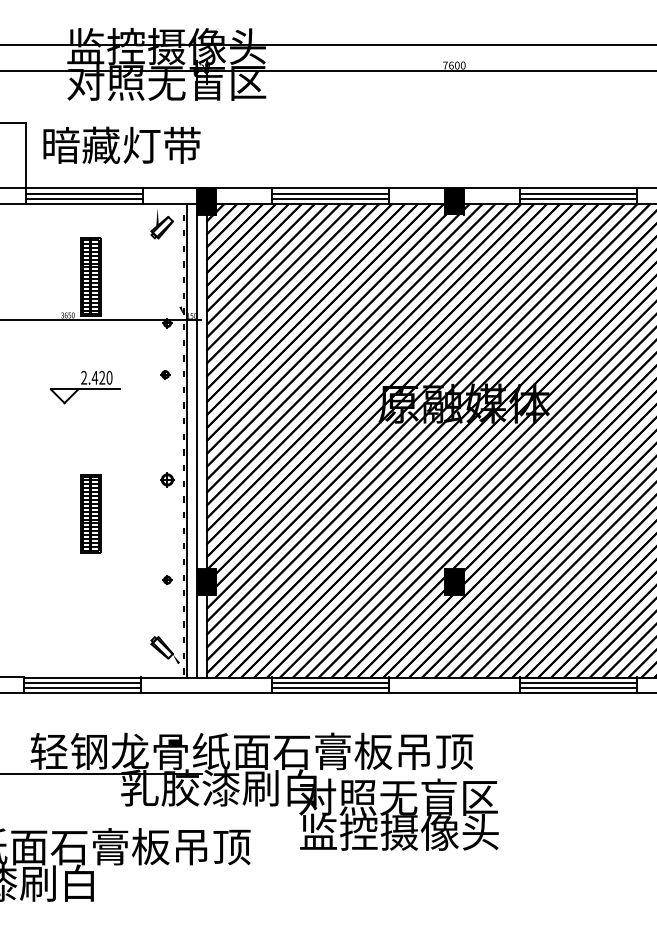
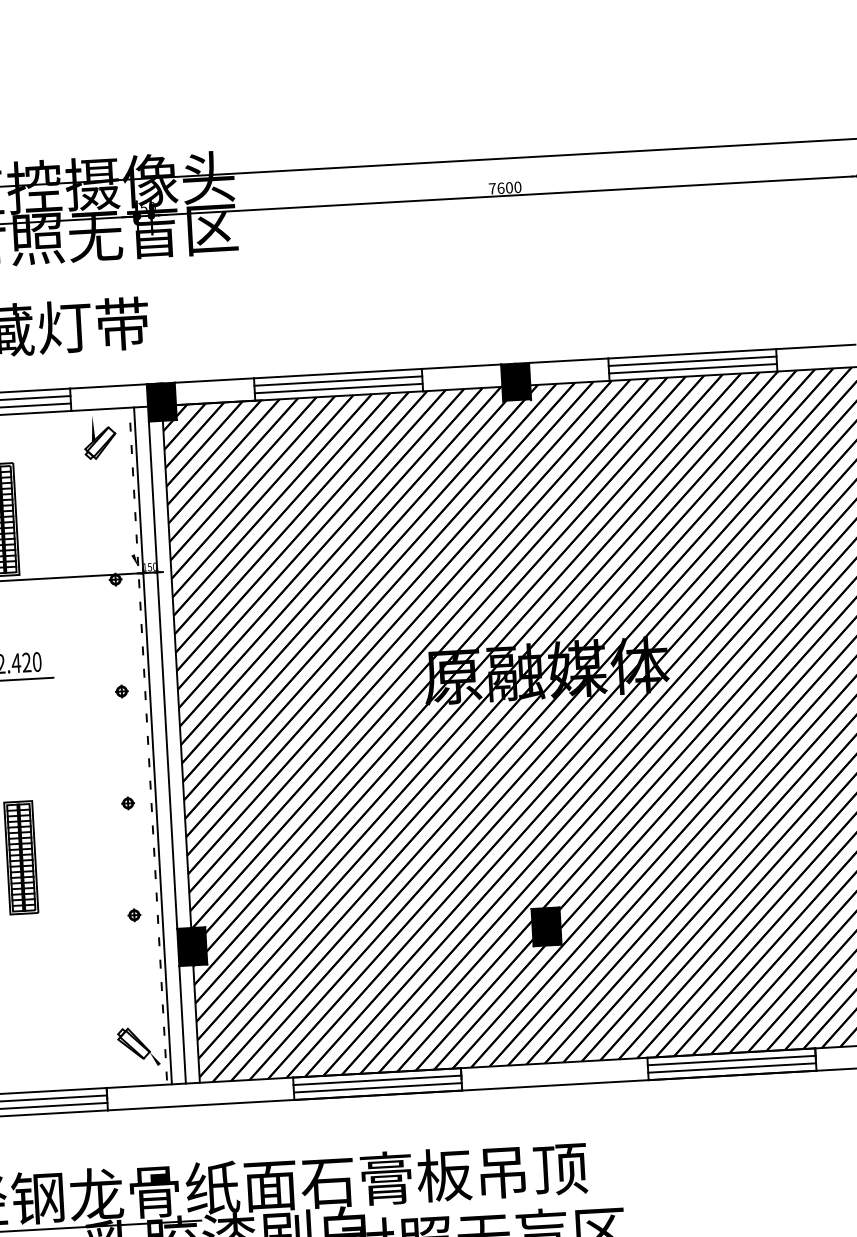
part: (165, 374) -> (121, 691), moved
part: (167, 479) -> (128, 802), size x0.62
part: (167, 579) -> (134, 914), moved

